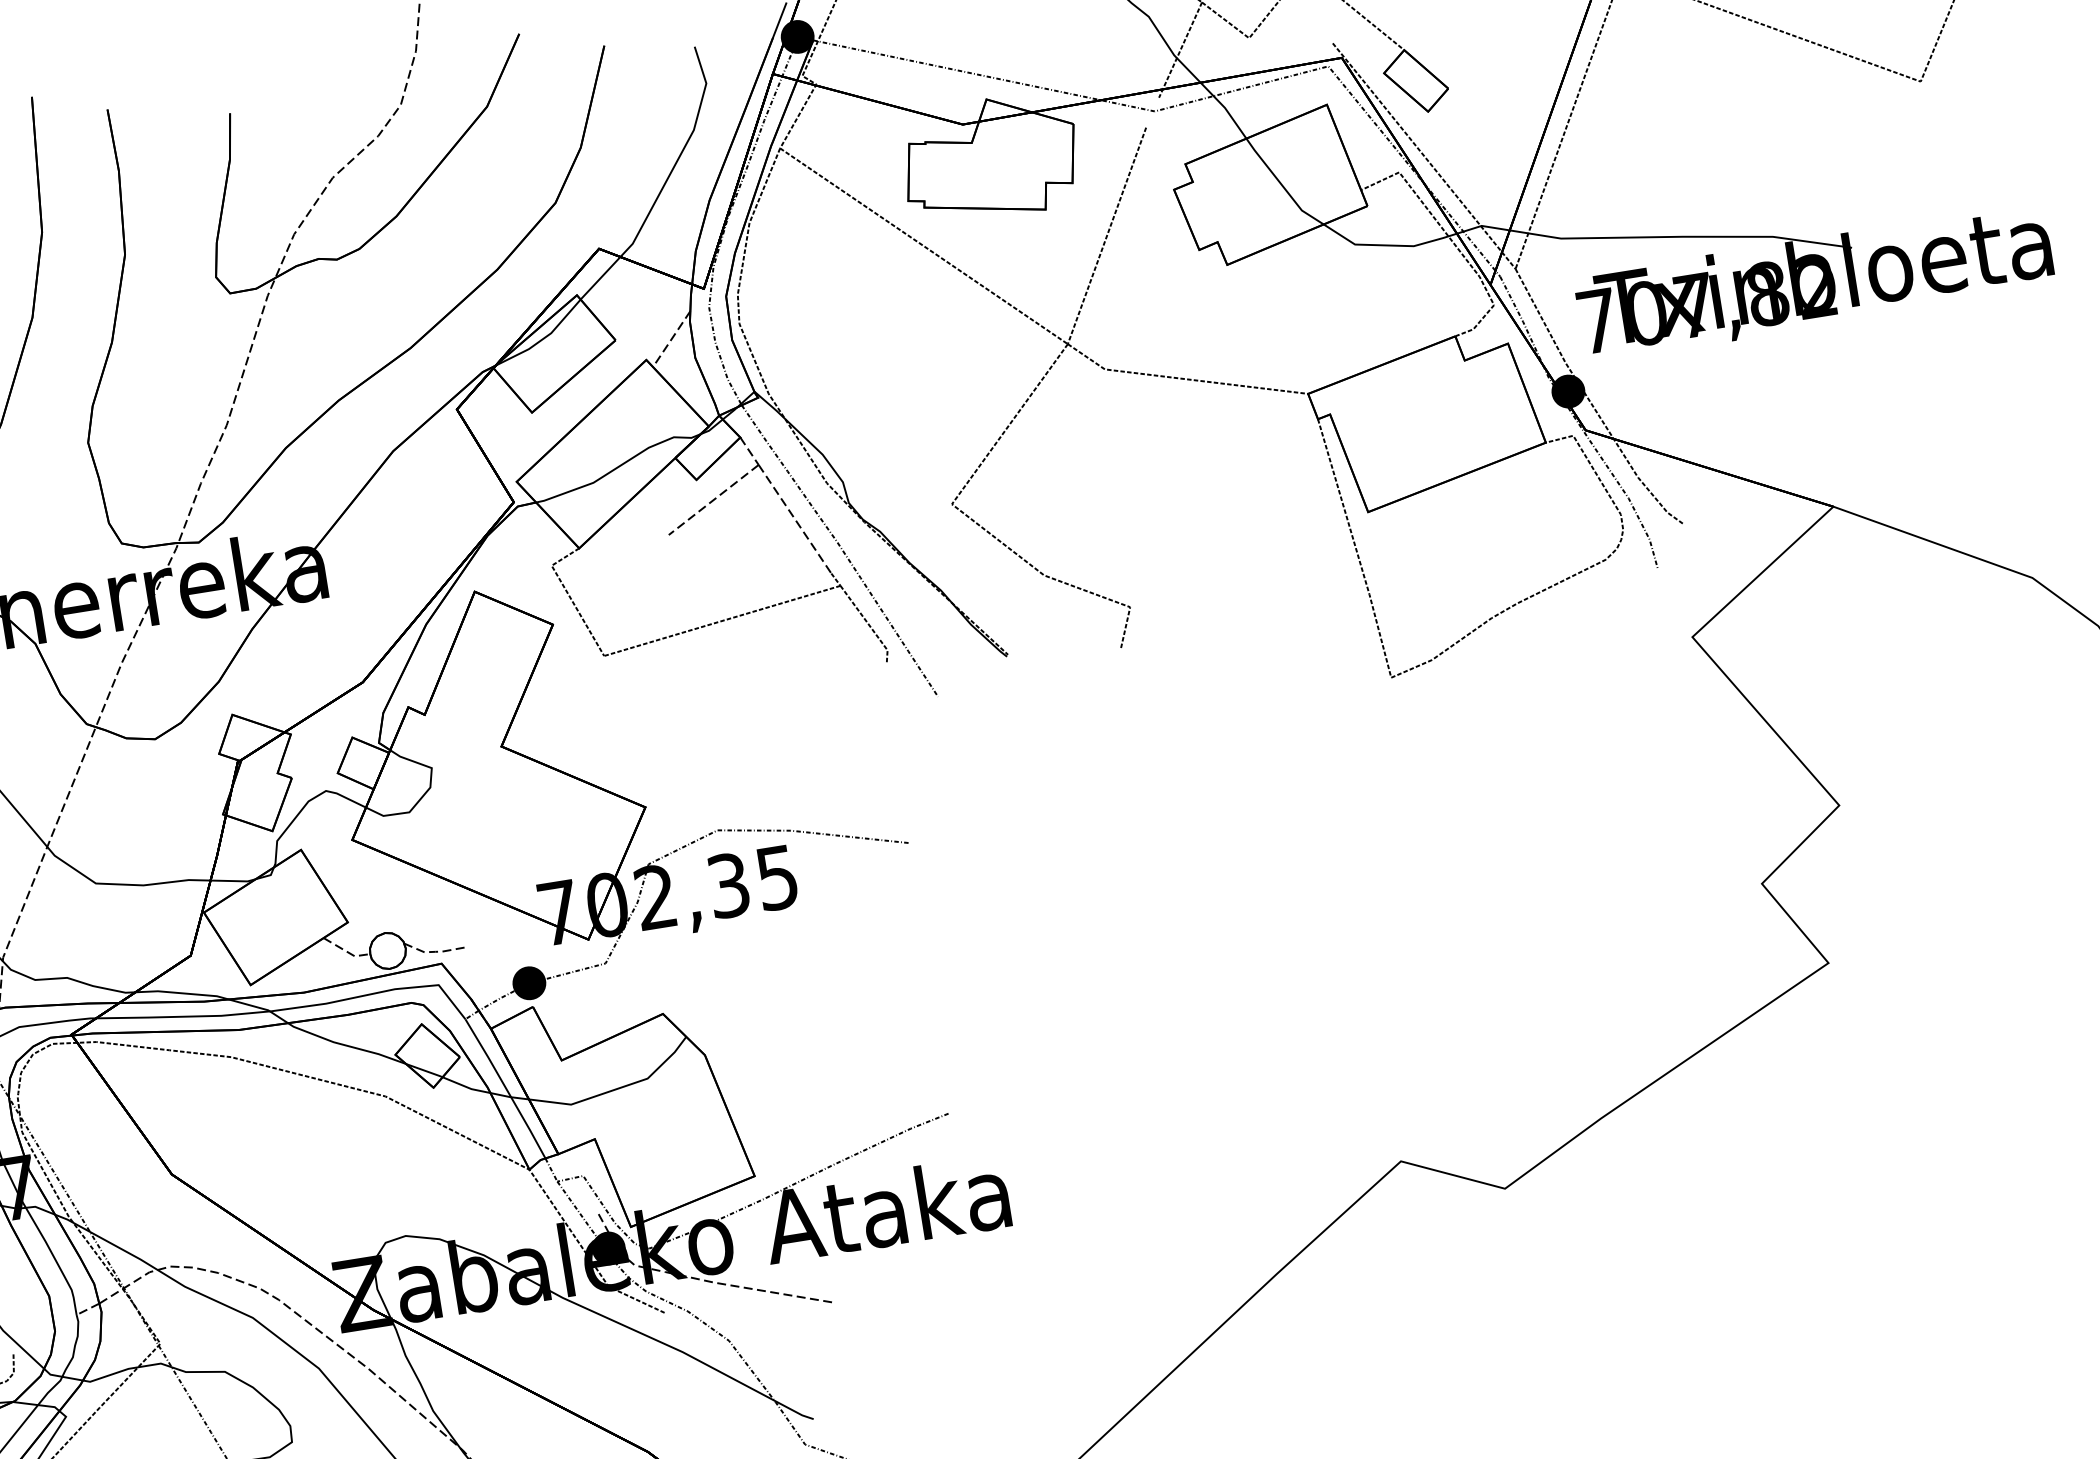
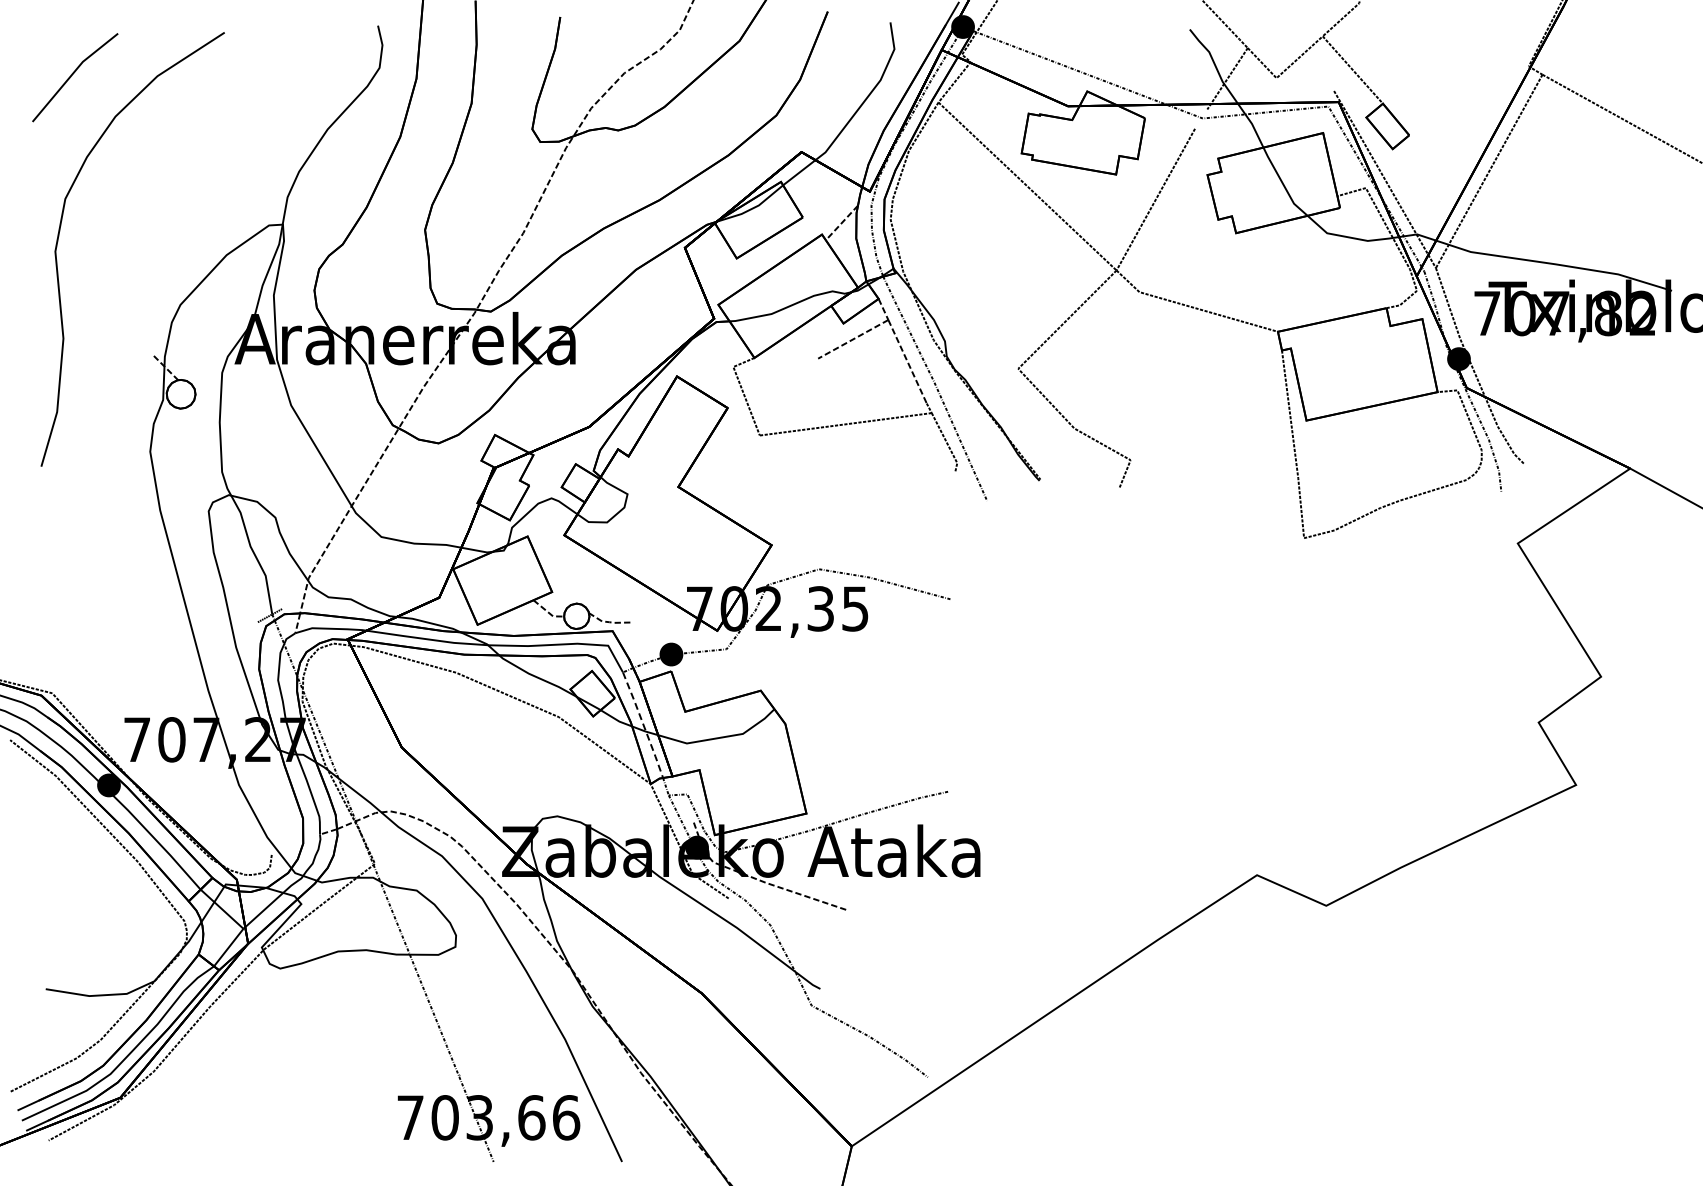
line: (506, 1089) -> (643, 725), solid -> dashed

